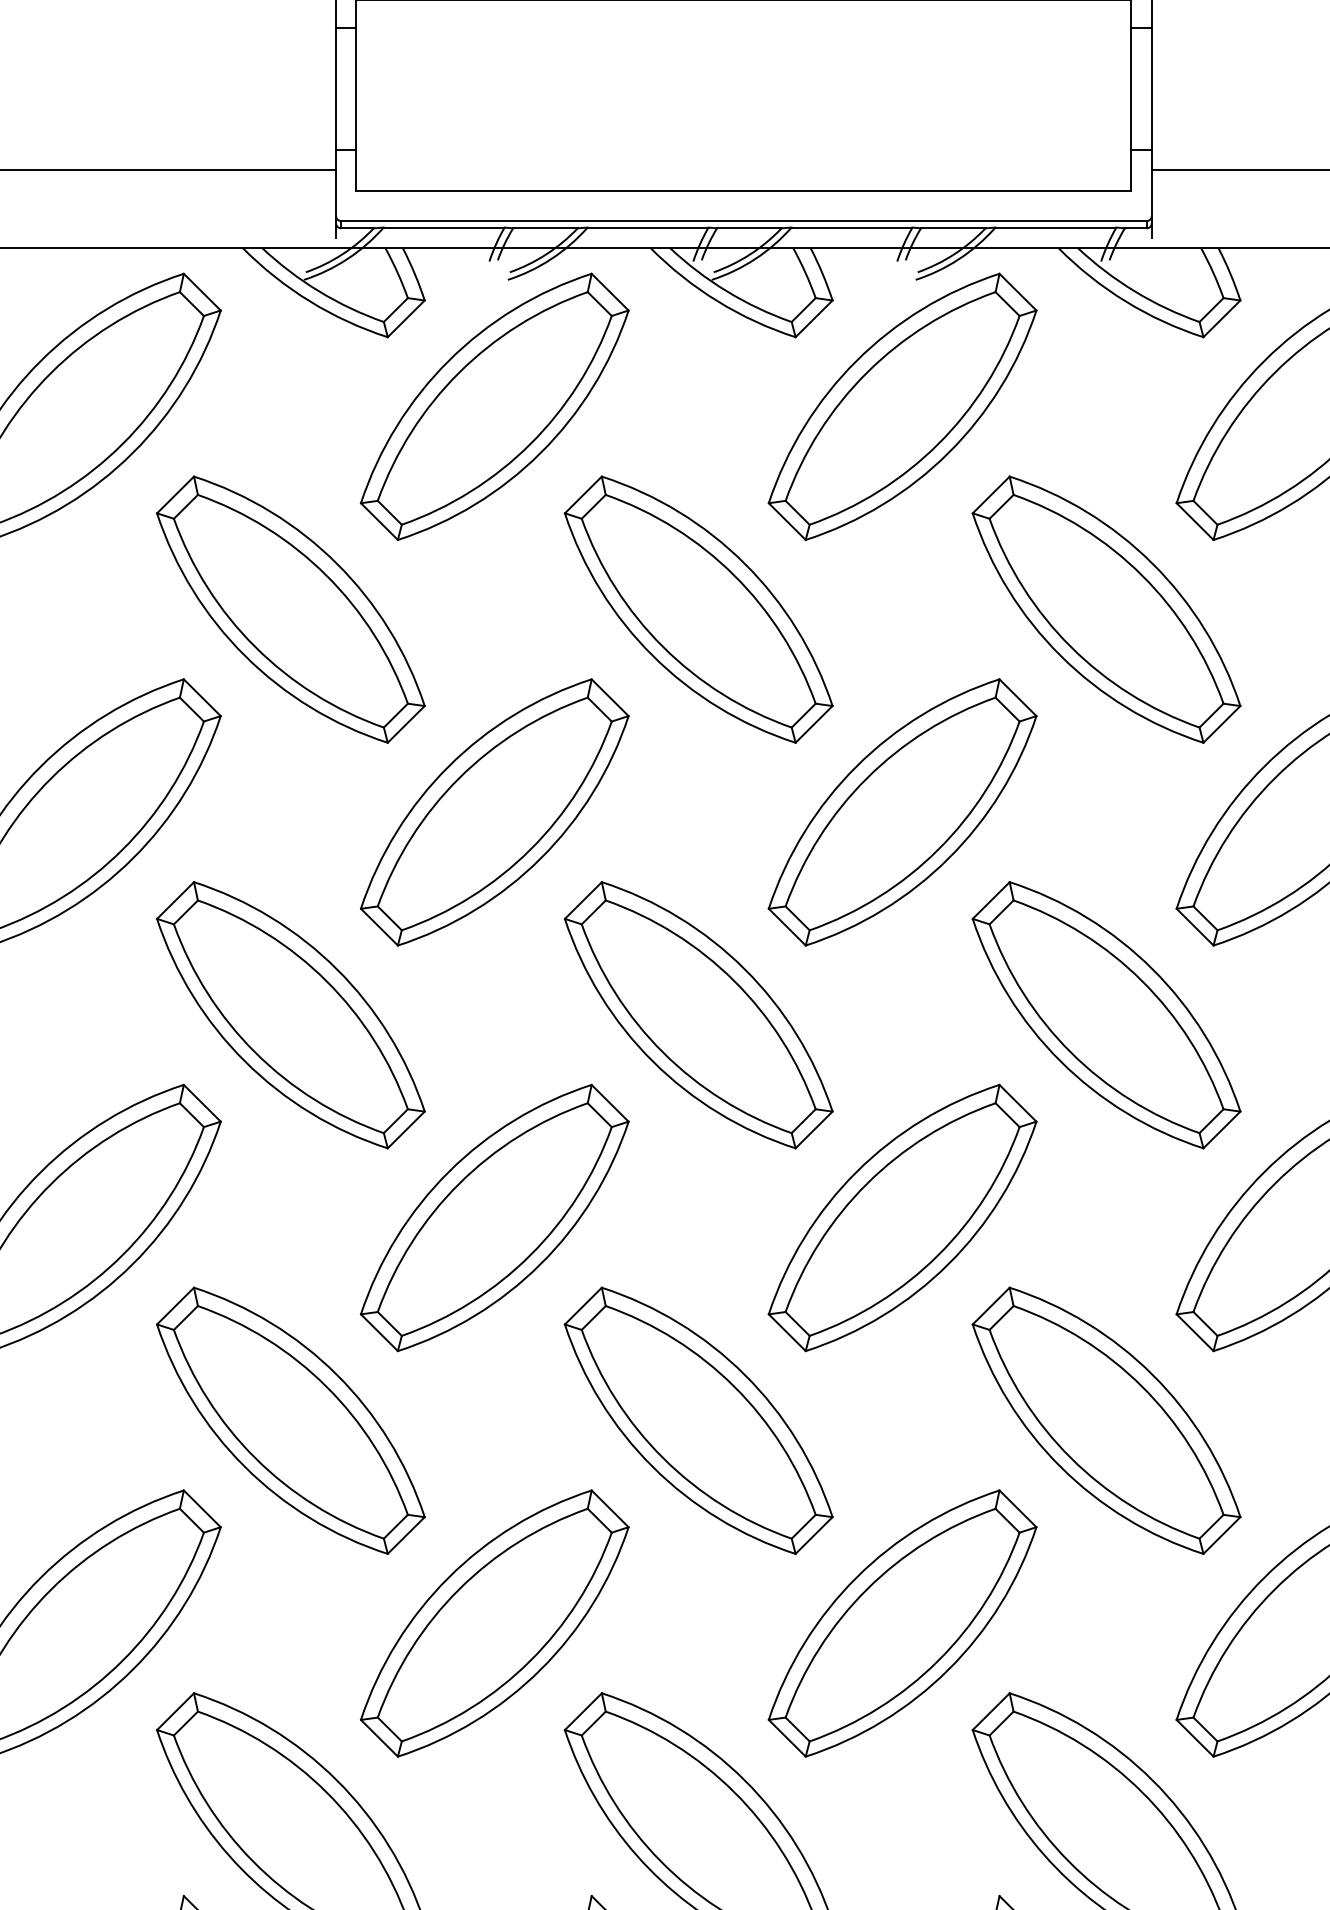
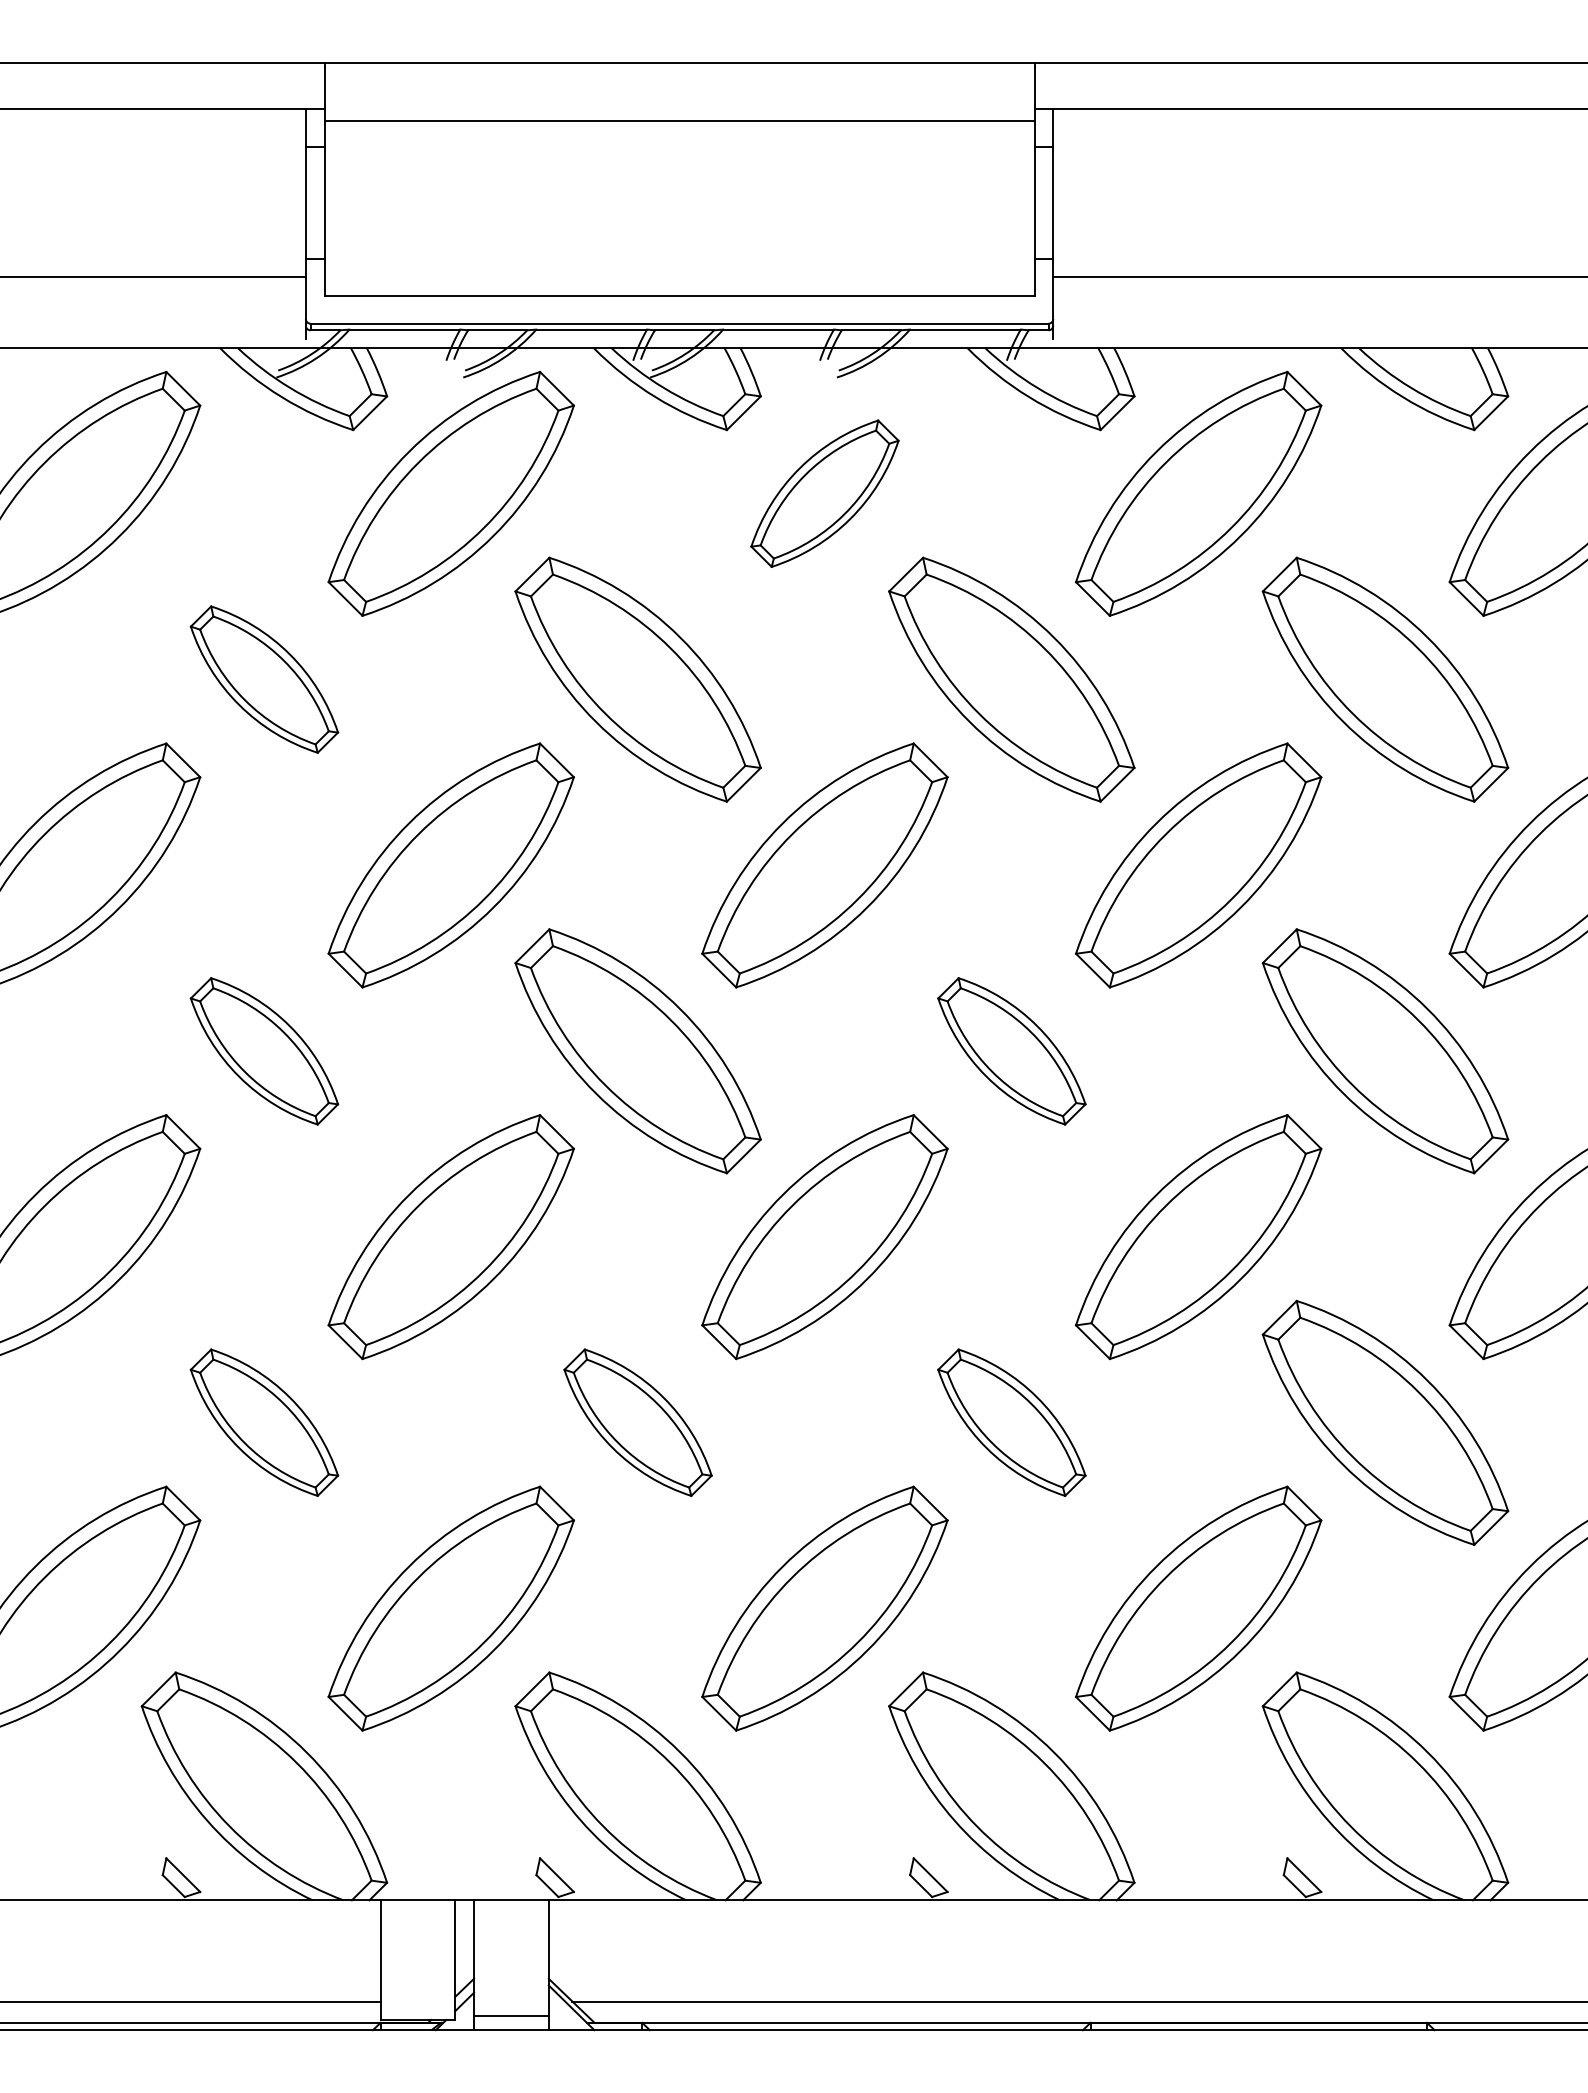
part: (902, 406) -> (824, 493), size x0.6
part: (290, 609) -> (264, 679), size x0.6
part: (290, 1015) -> (264, 1051), size x0.6
part: (1106, 1015) -> (1011, 1051), size x0.6
part: (290, 1420) -> (264, 1422), size x0.6
part: (698, 1420) -> (637, 1422), size x0.6
part: (1106, 1420) -> (1011, 1422), size x0.6

